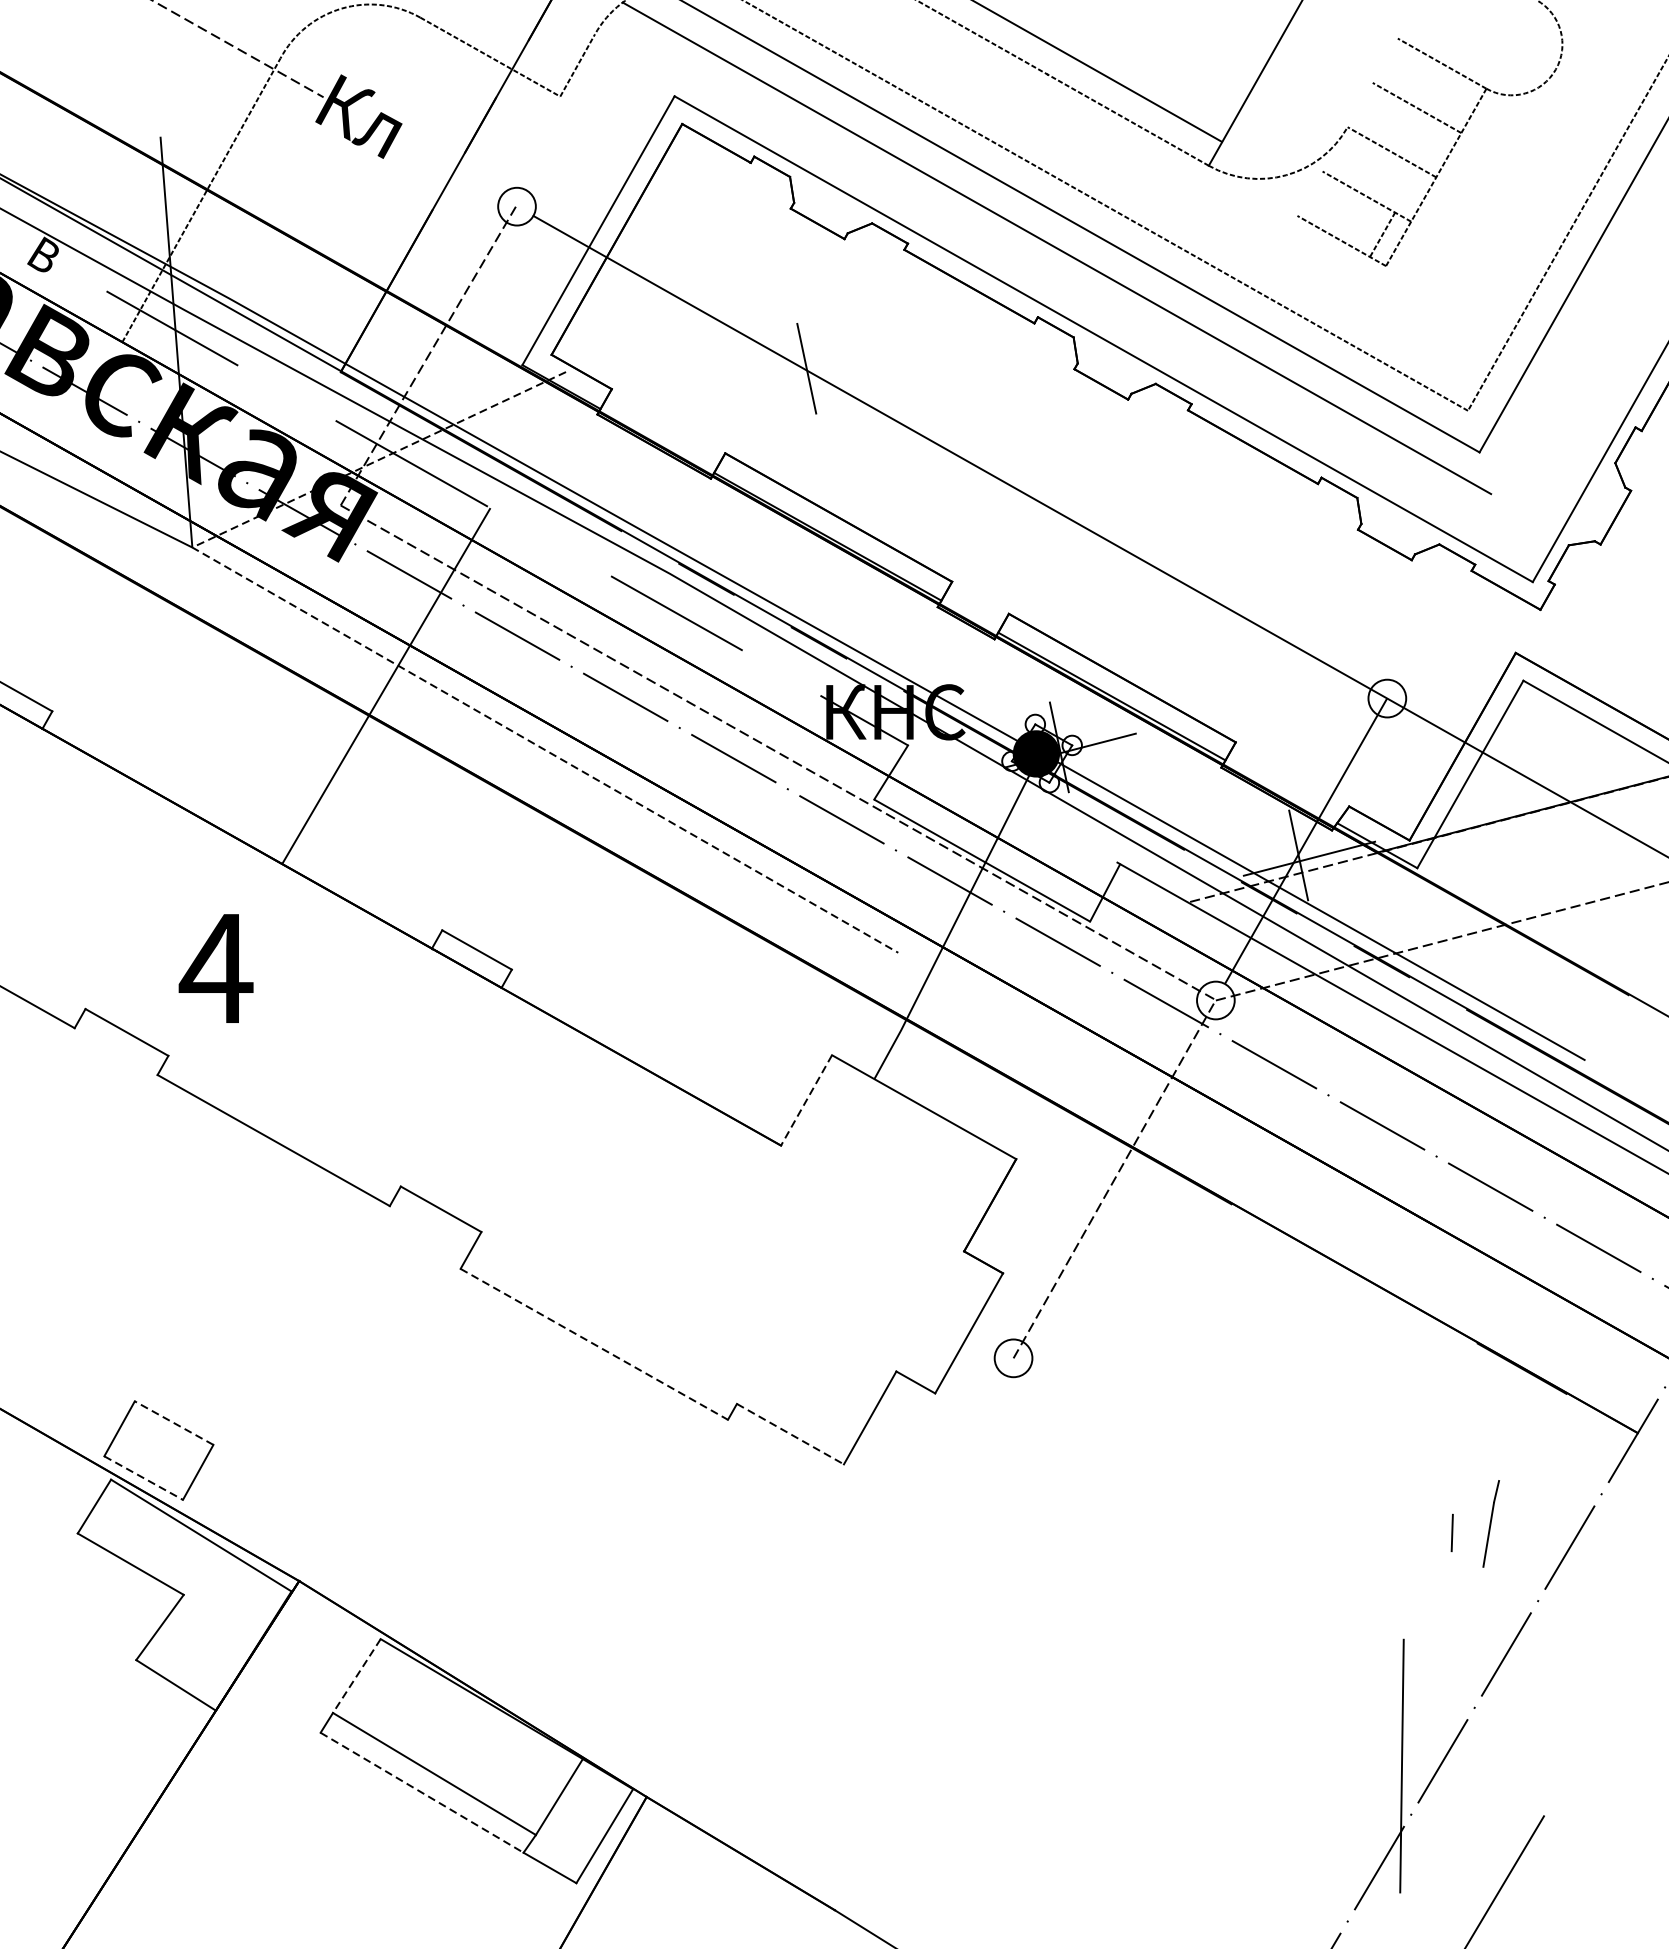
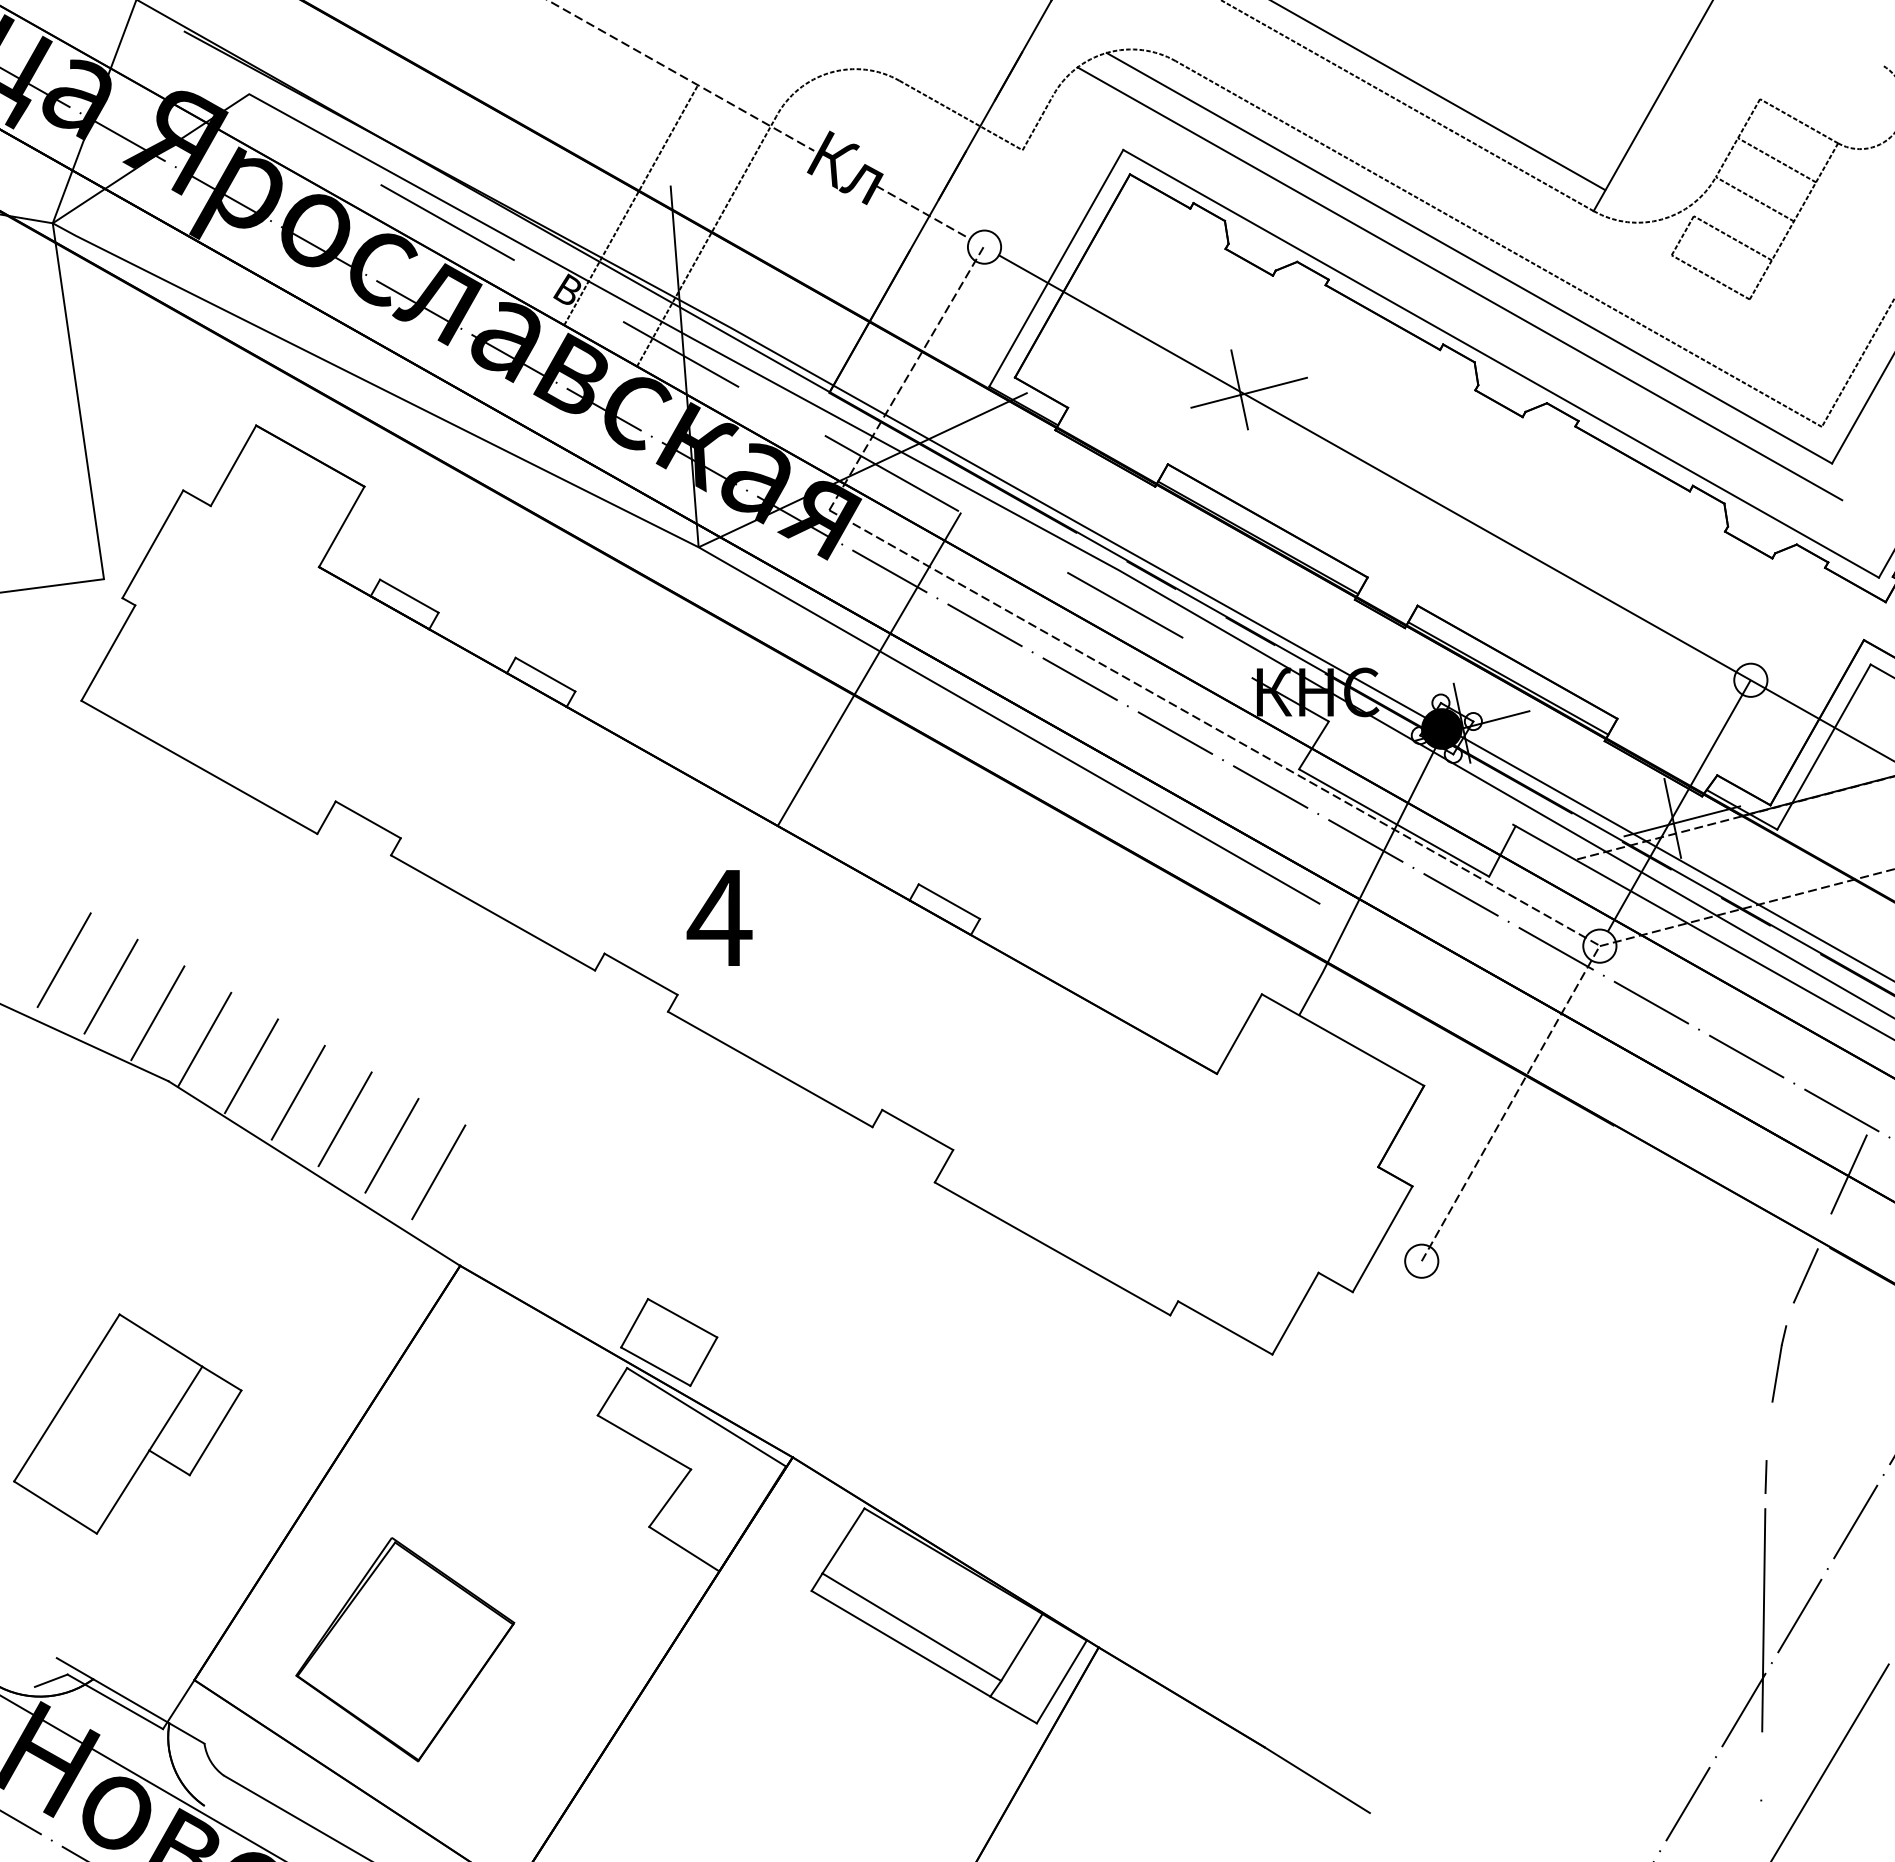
line: (1372, 83) -> (1737, 138), added
line: (114, 159) -> (630, 205), added
line: (447, 166) -> (923, 211), added
line: (1382, 234) -> (1682, 235), moved
line: (816, 371) -> (1248, 392), added
line: (365, 646) -> (851, 634), dashed -> solid
line: (806, 1100) -> (1239, 1034), dashed -> solid
line: (1499, 1259) -> (1849, 1174), added
line: (595, 1345) -> (1053, 1249), dashed -> solid
line: (1449, 1374) -> (1805, 1275), added
line: (173, 1423) -> (682, 1318), dashed -> solid
line: (790, 1434) -> (1225, 1328), dashed -> solid
line: (143, 1477) -> (655, 1366), dashed -> solid
part: (1491, 1523) -> (1779, 1363), moved
line: (1451, 1532) -> (1765, 1476), moved
line: (356, 1675) -> (843, 1540), dashed -> solid
line: (421, 1792) -> (900, 1643), dashed -> solid

